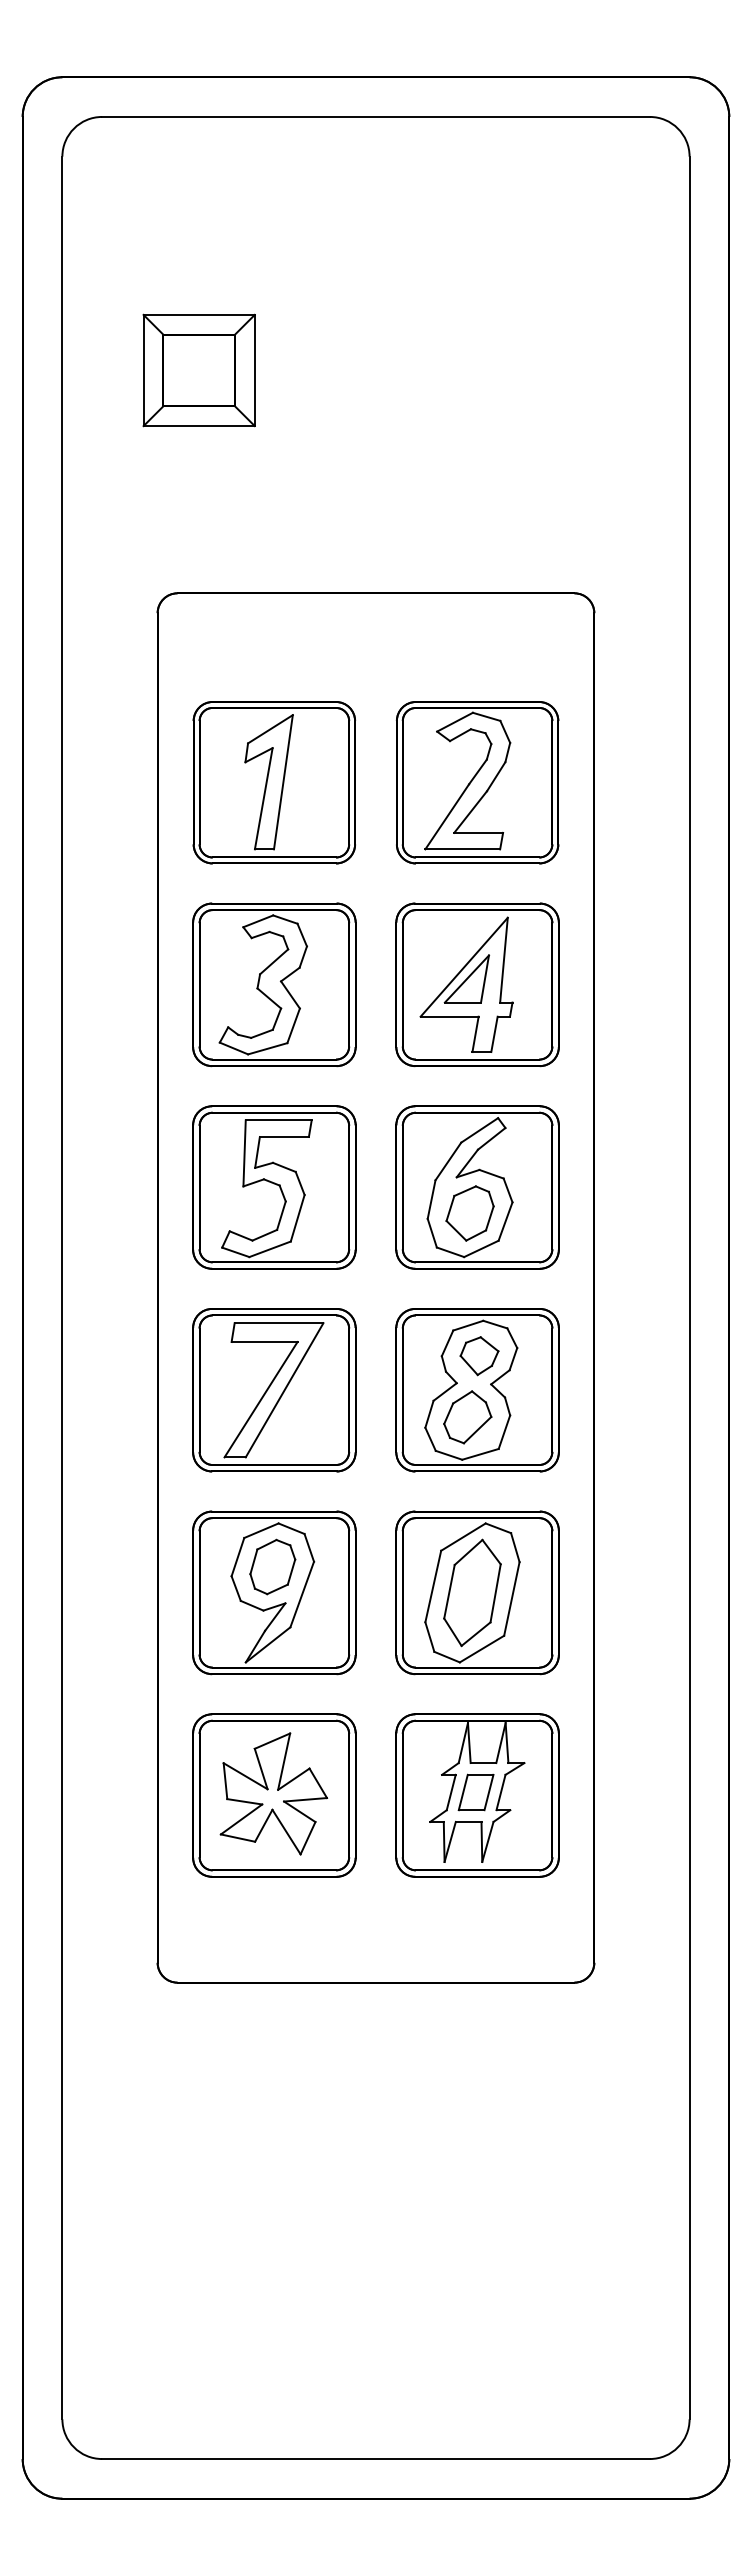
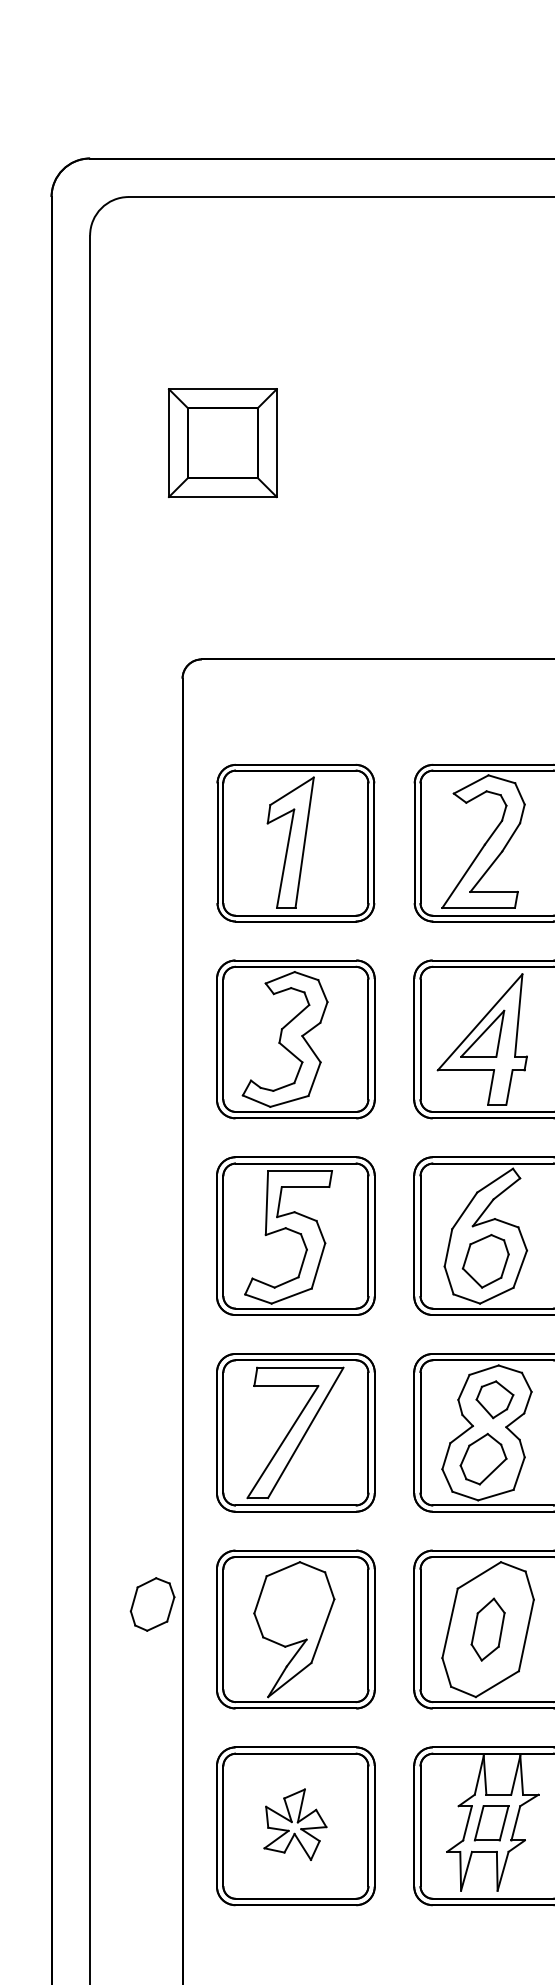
part: (272, 1566) -> (152, 1603), moved
part: (472, 1592) -> (488, 1629), size x0.6
part: (273, 1793) -> (295, 1824), size x0.6

